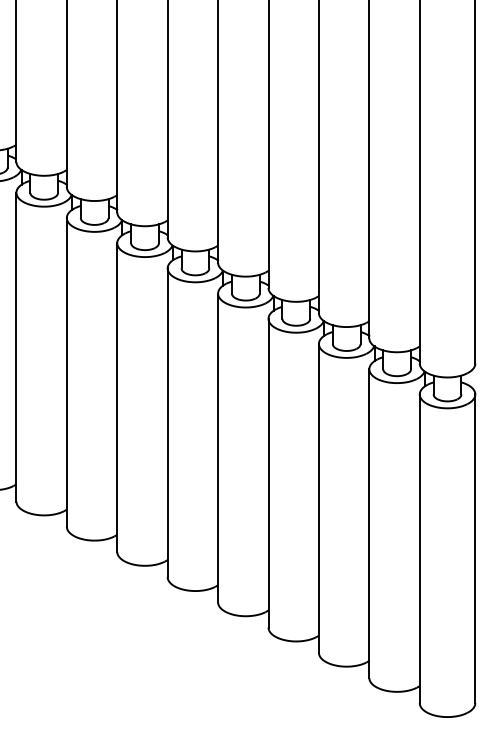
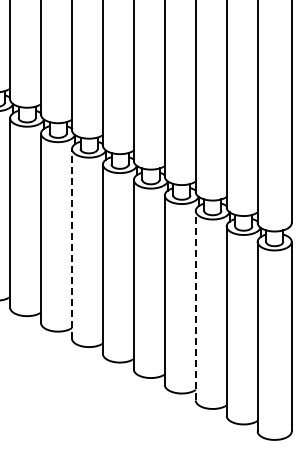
line: (118, 396) -> (72, 243), solid -> dashed
line: (318, 498) -> (195, 305), solid -> dashed

